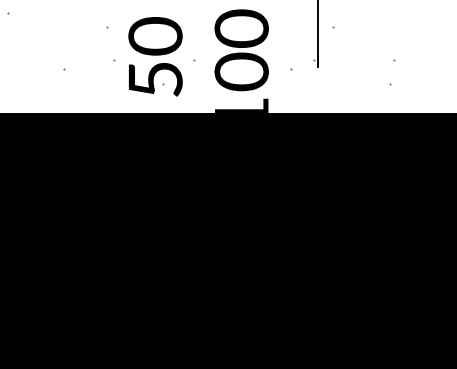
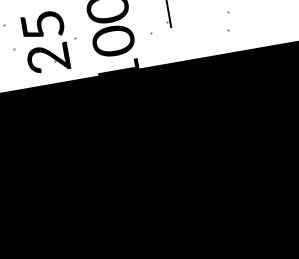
text: (155, 57) -> (45, 41), 50 -> 25

